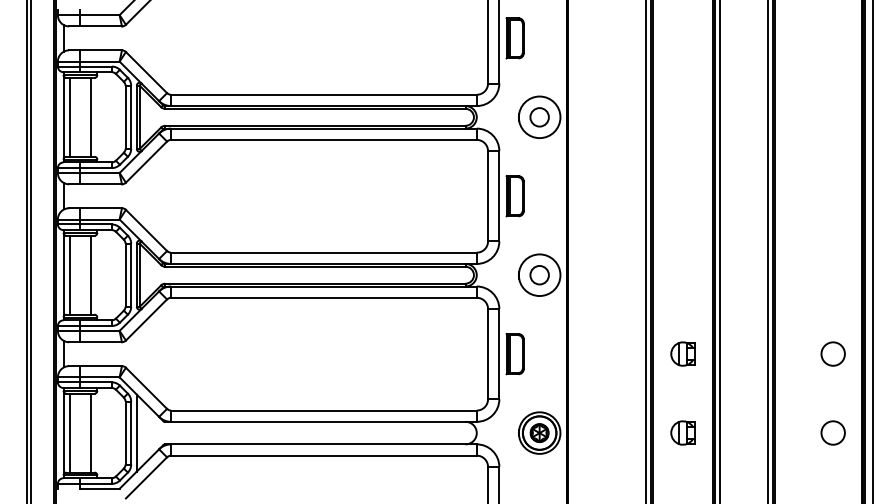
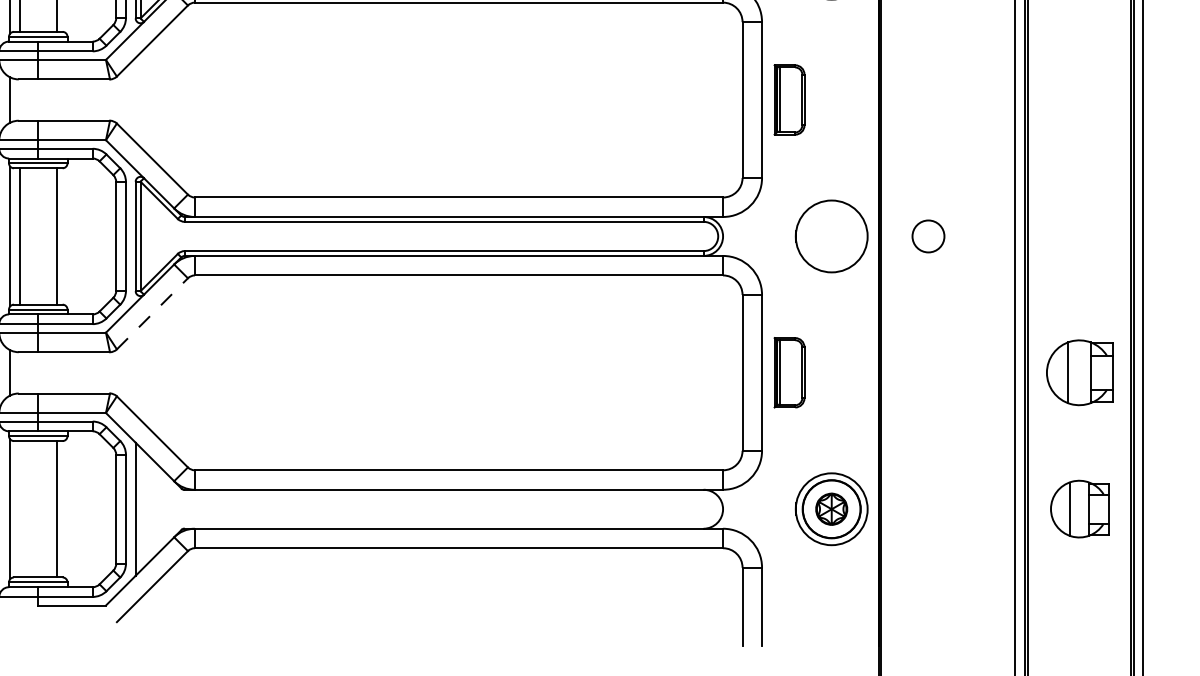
circle: (539, 275) -> (928, 236), moved
line: (146, 319) -> (152, 312), solid -> dashed
part: (682, 353) -> (1078, 371), size x1.6
line: (69, 432) -> (19, 508), removed
part: (682, 432) -> (1078, 508), size x1.4

